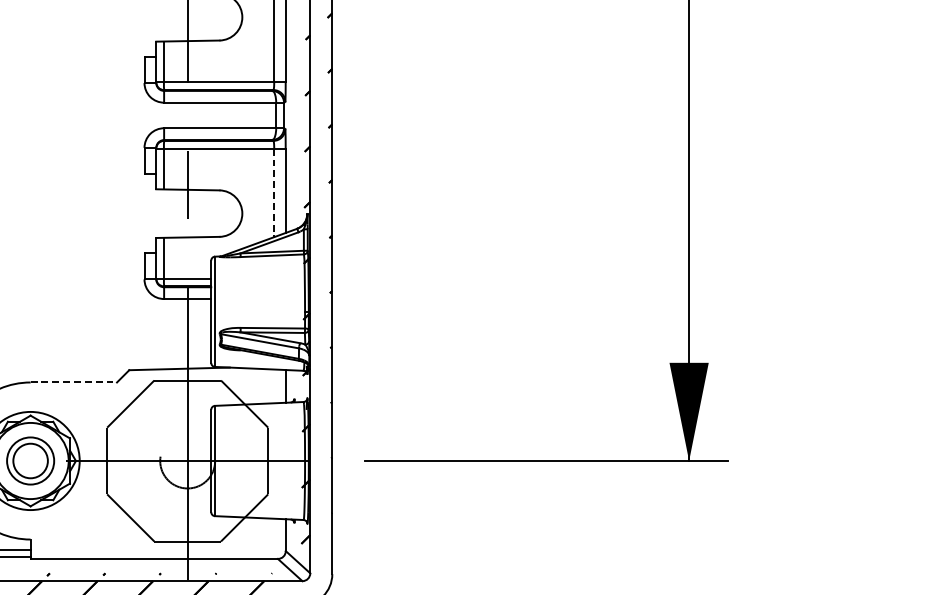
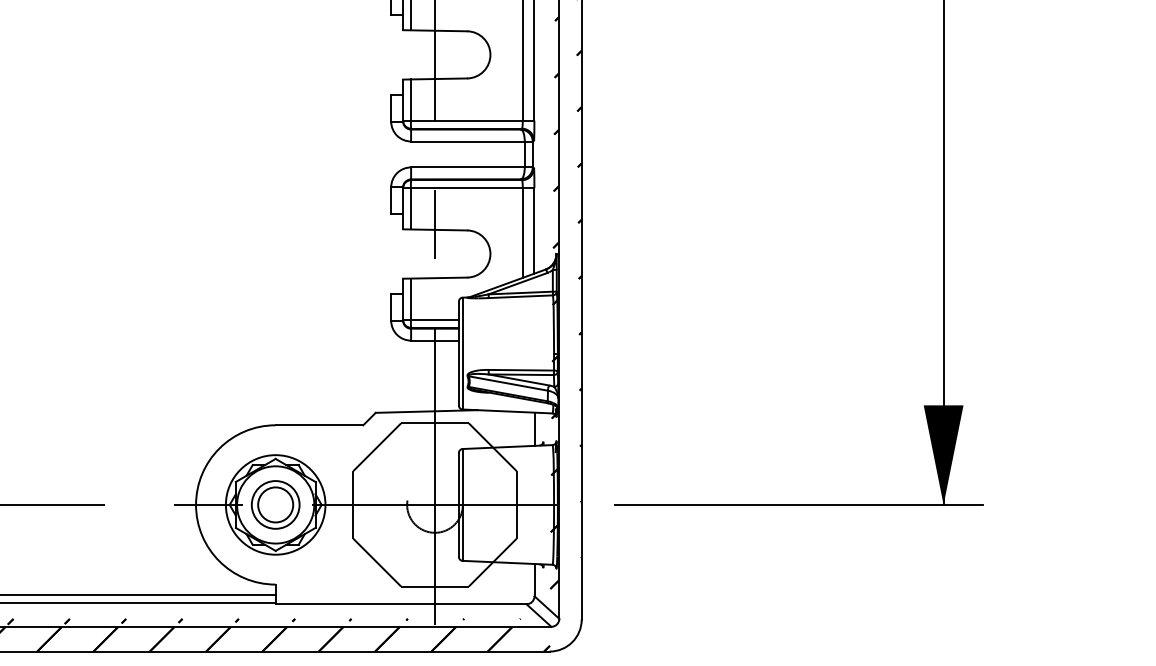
line: (273, 193) -> (522, 233), dashed -> solid
line: (73, 382) -> (319, 425), dashed -> solid

